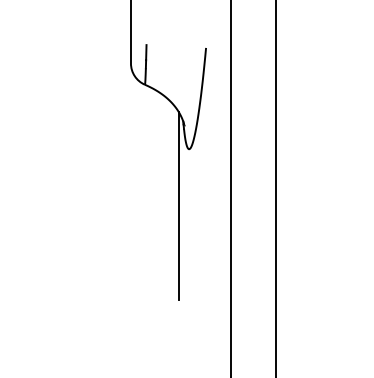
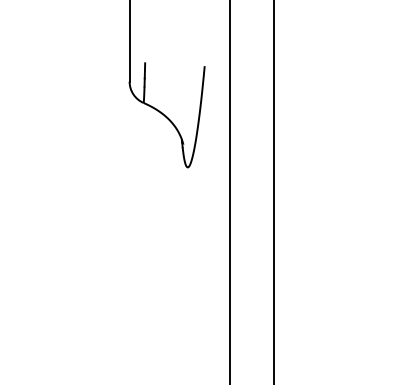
line: (178, 206) -> (177, 224), removed

